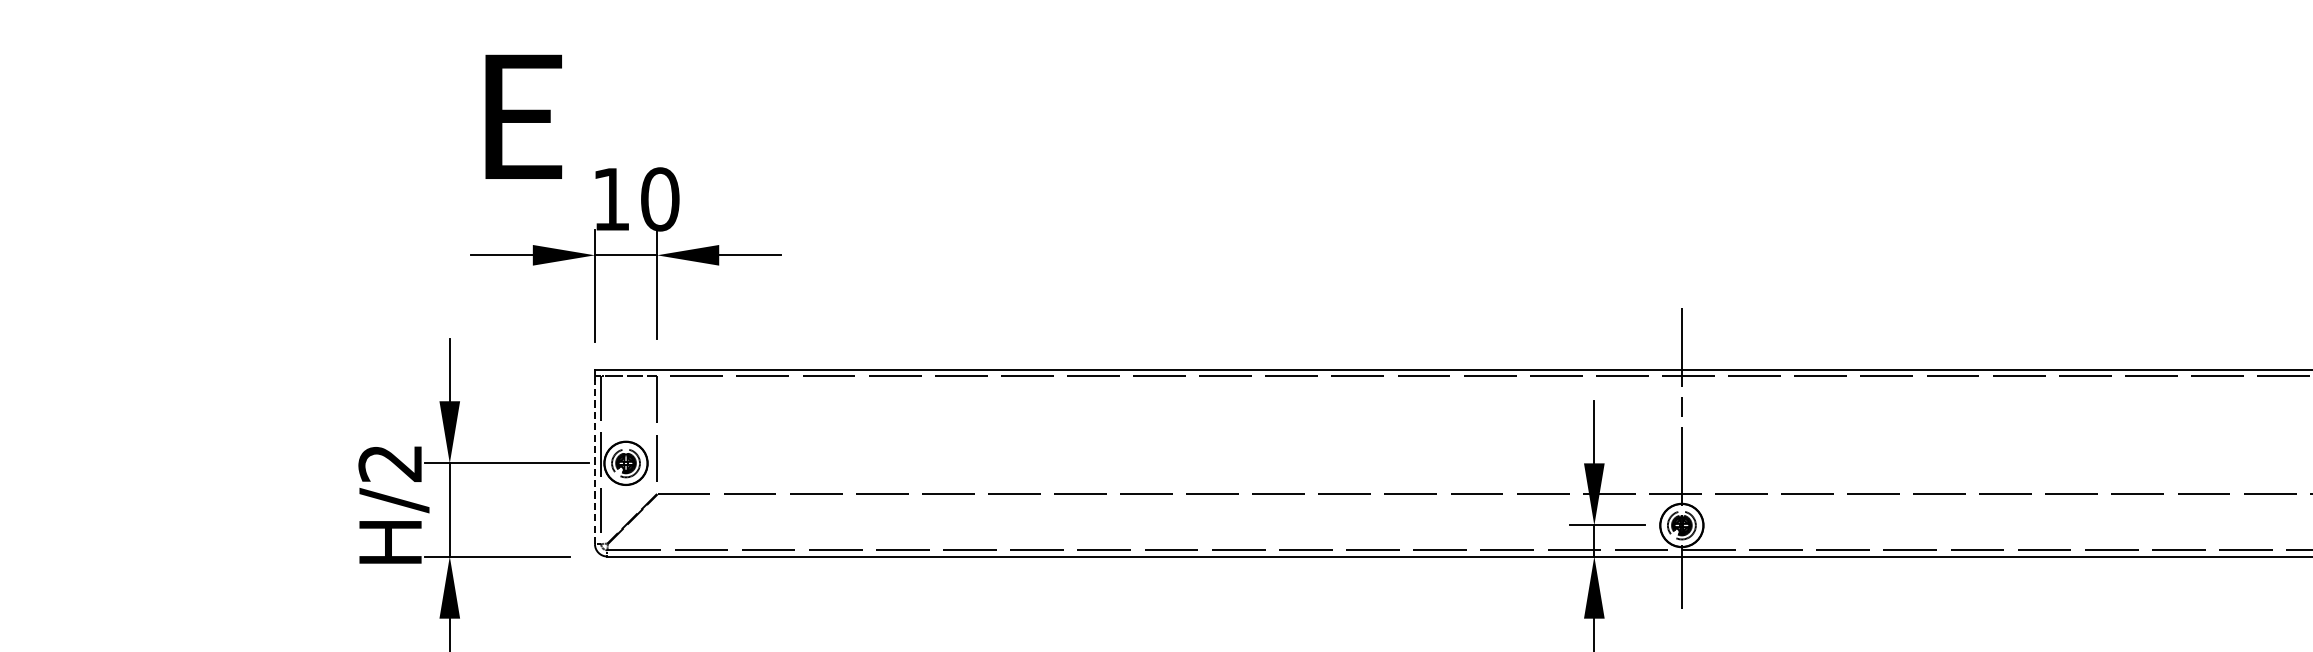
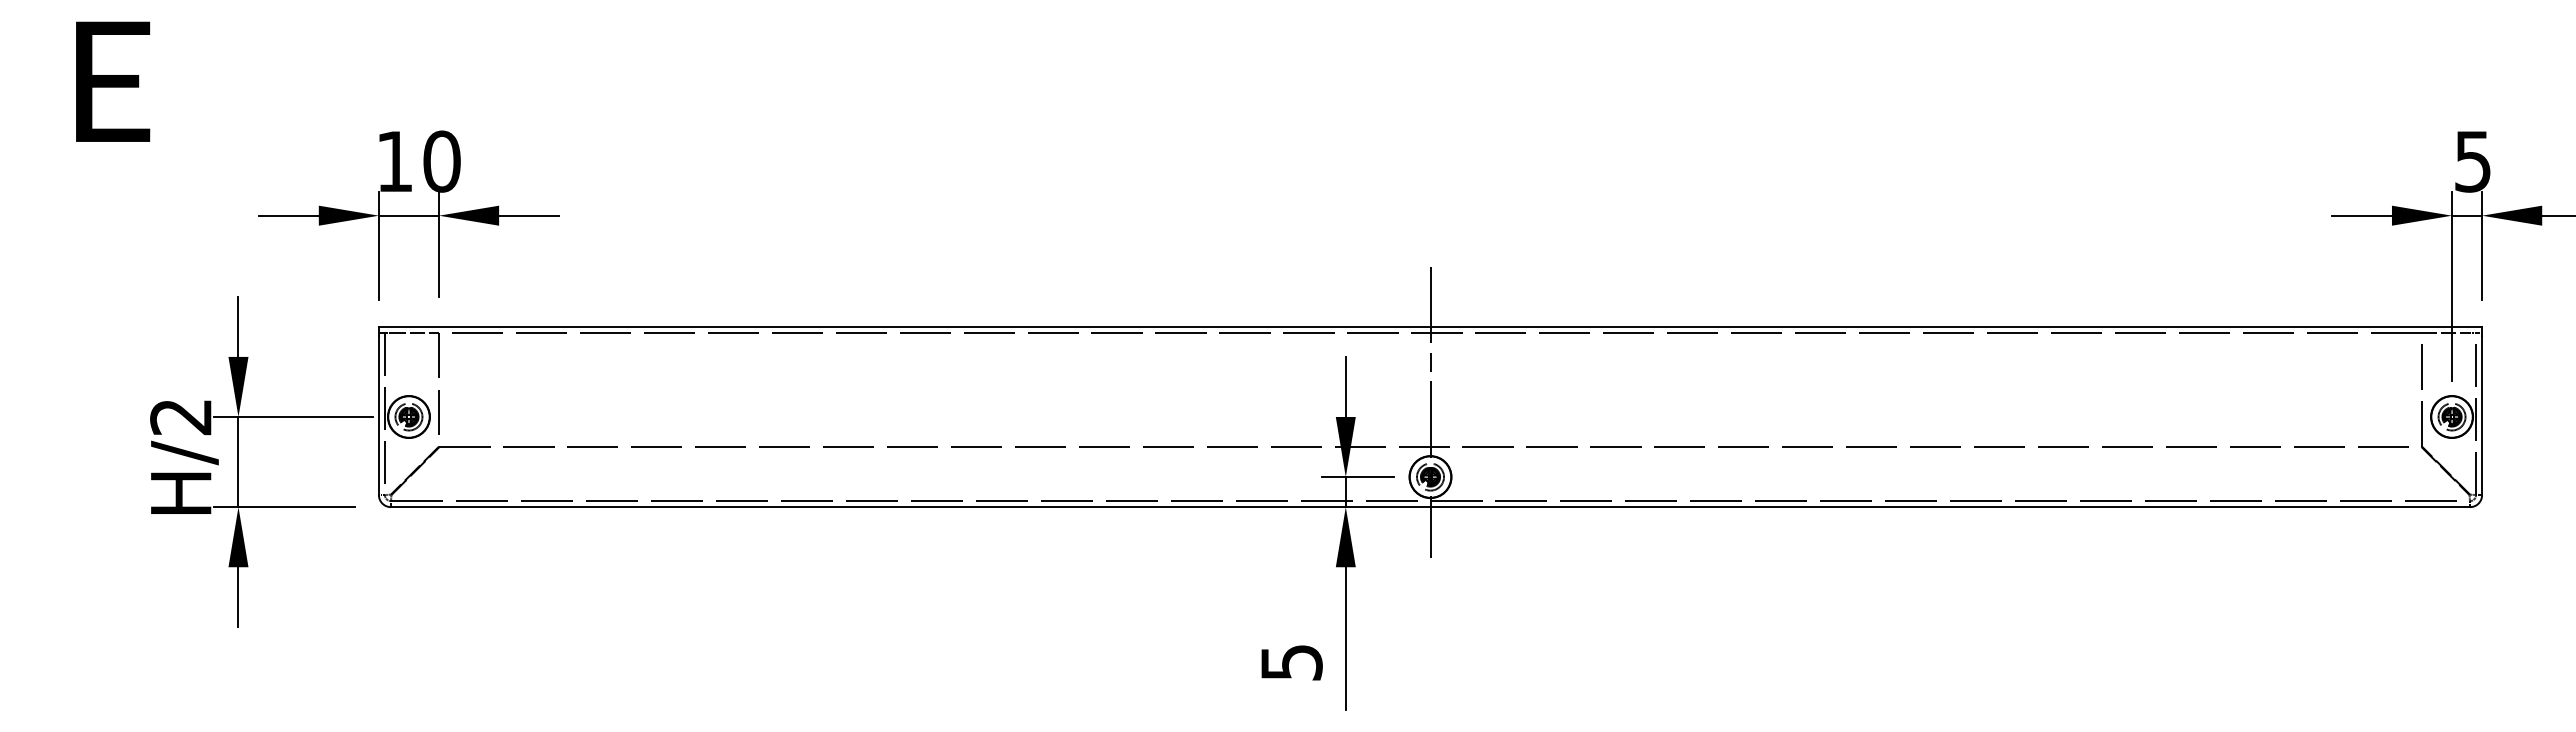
text: (524, 116) -> (113, 81), moved
line: (594, 461) -> (378, 415), dashed -> solid

